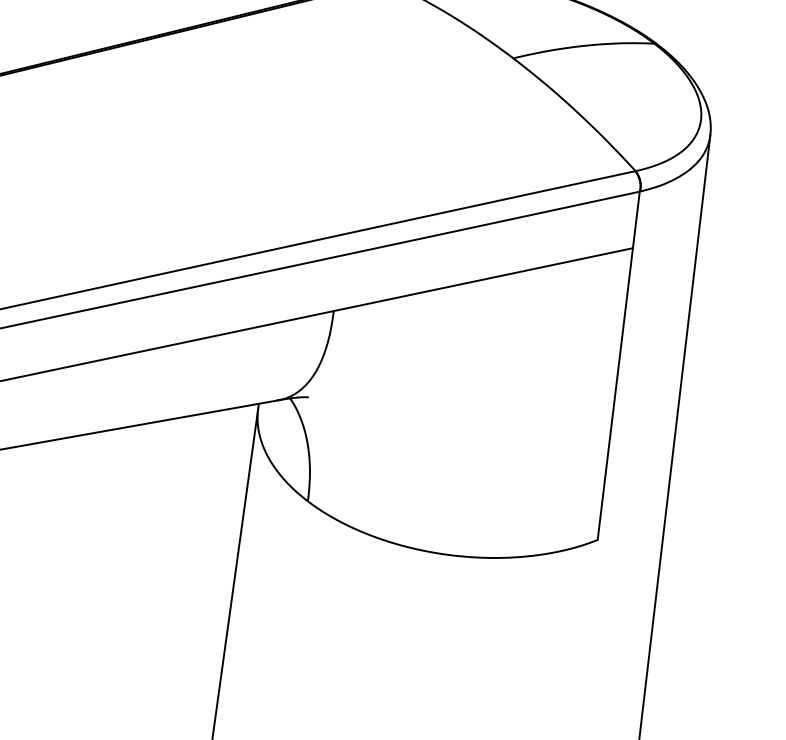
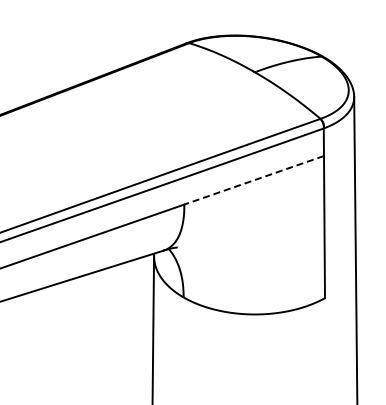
line: (483, 280) -> (254, 180), solid -> dashed

